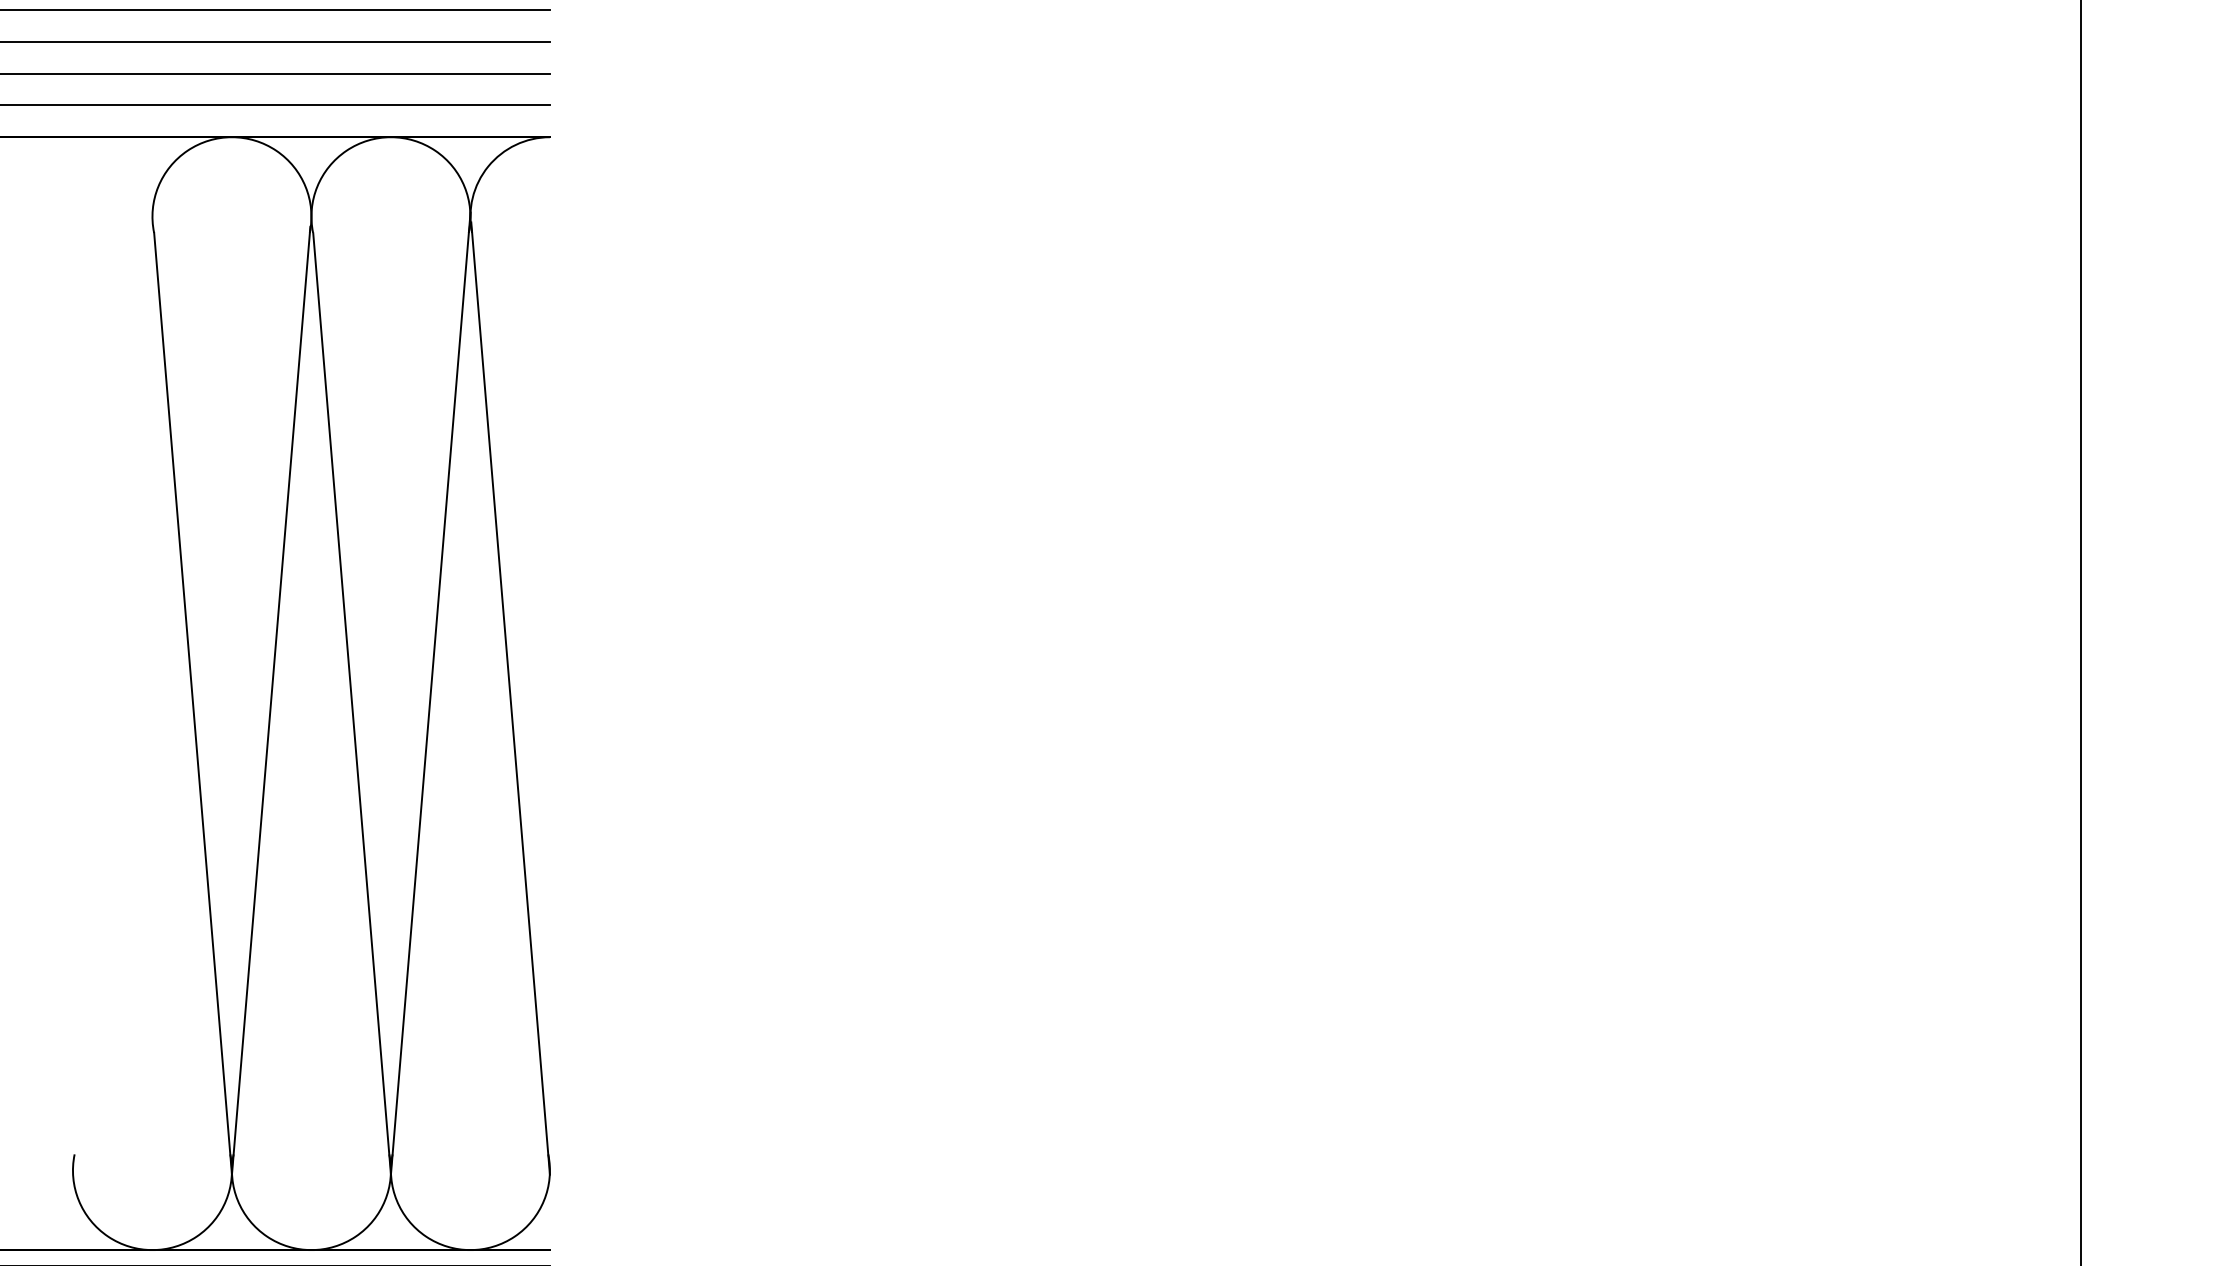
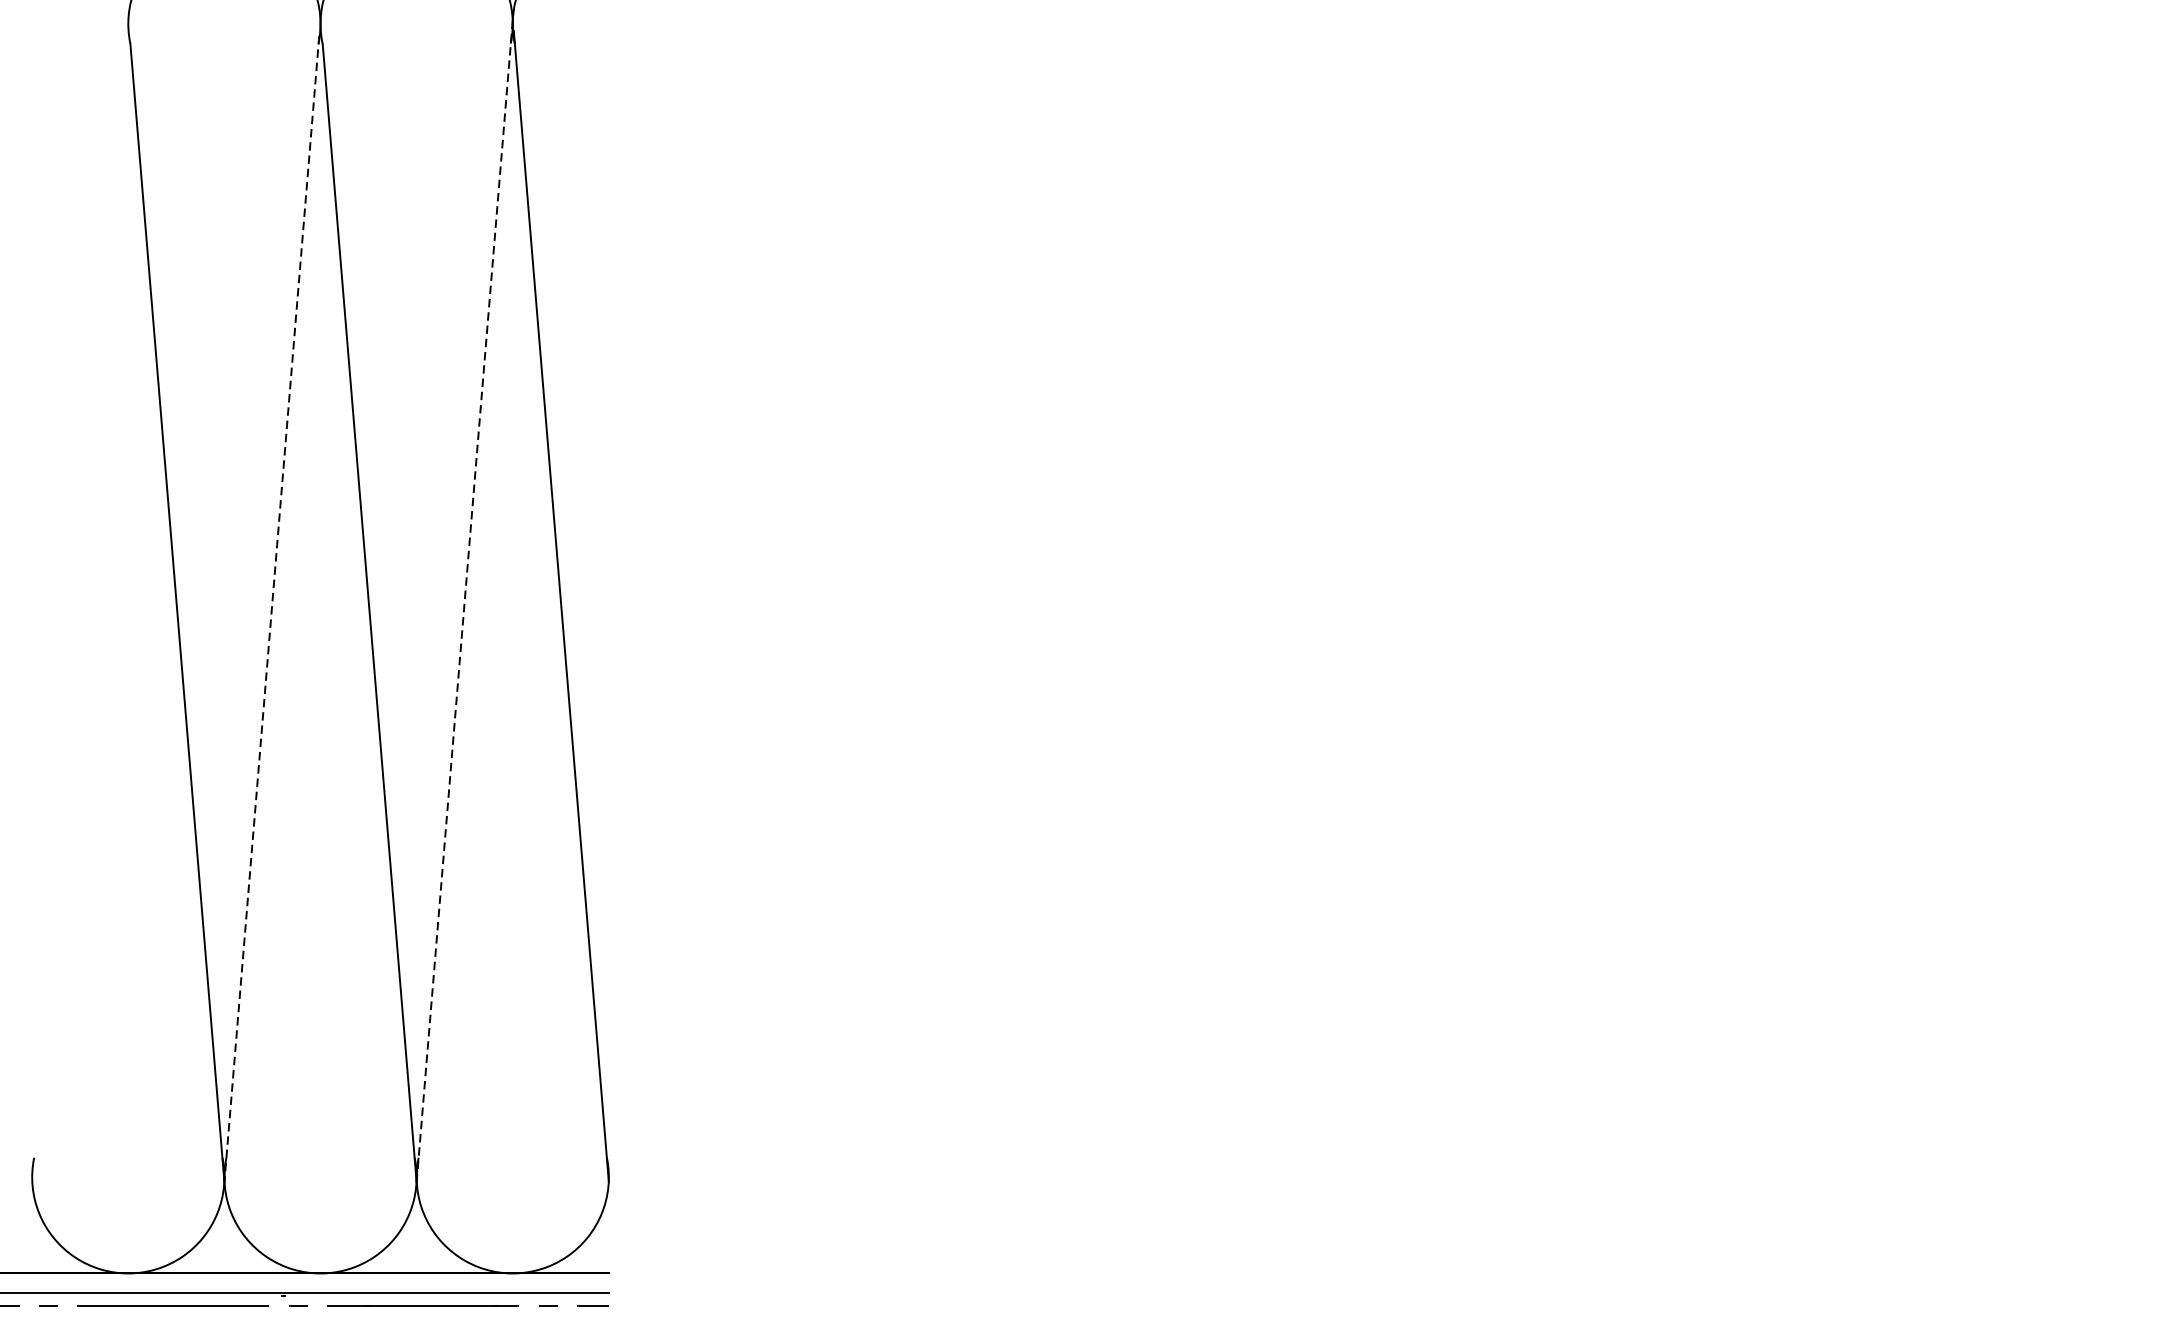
line: (430, 693) -> (464, 600), solid -> dashed
line: (271, 700) -> (272, 608), solid -> dashed

